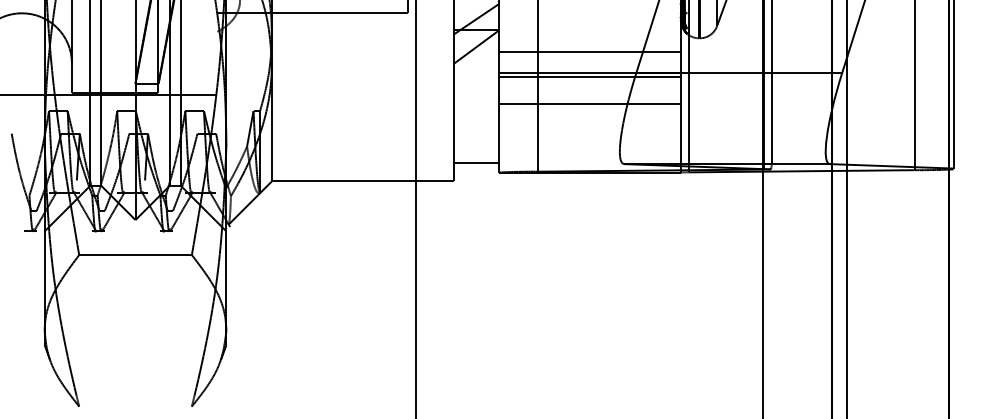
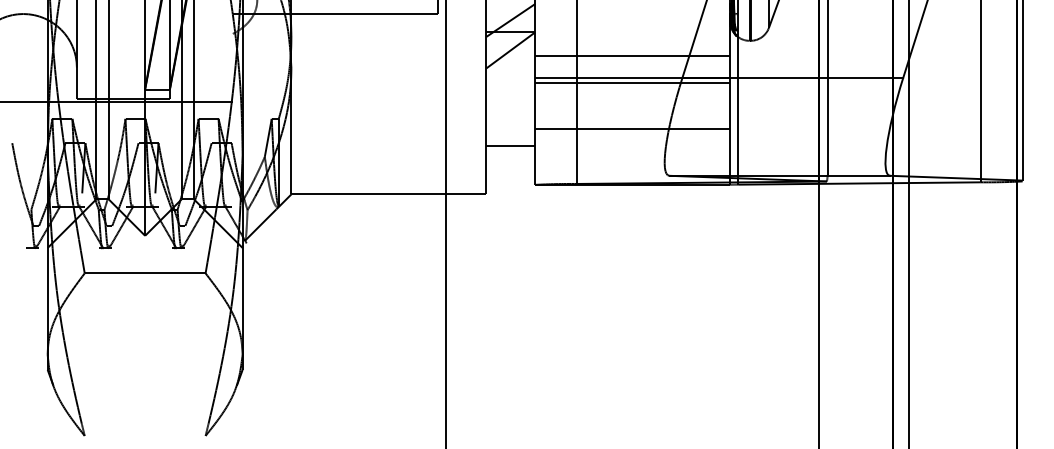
line: (589, 104) -> (632, 129), moved
line: (476, 162) -> (510, 145), moved

